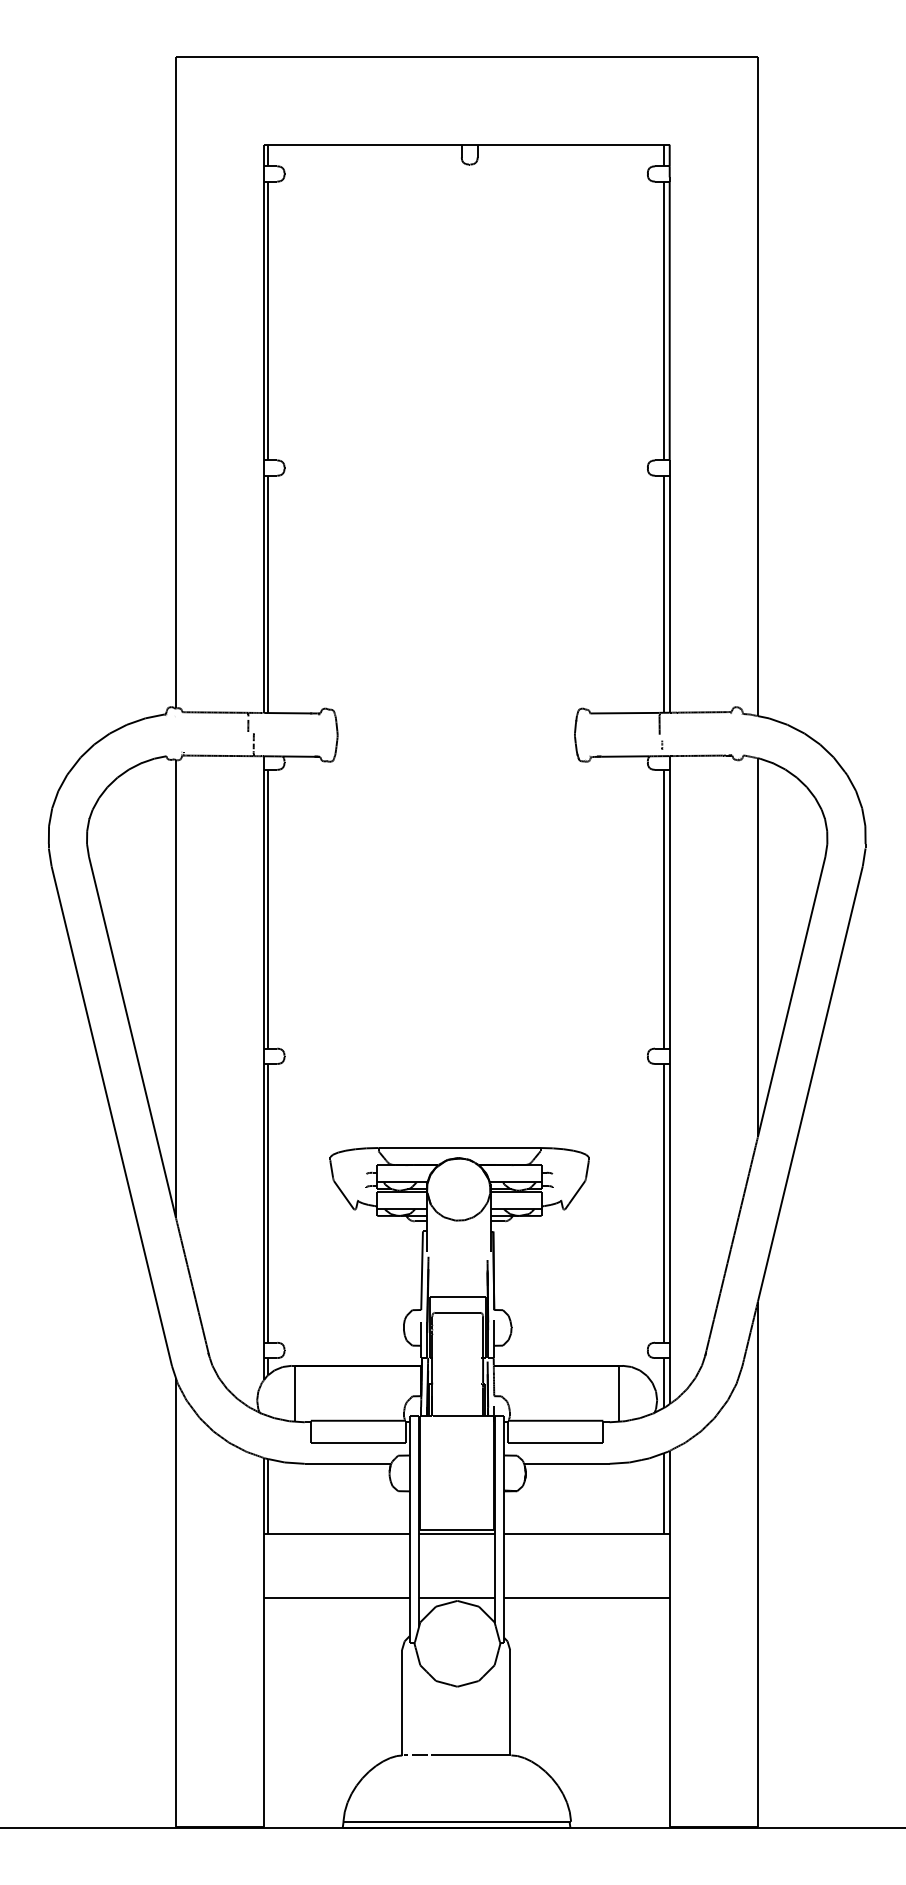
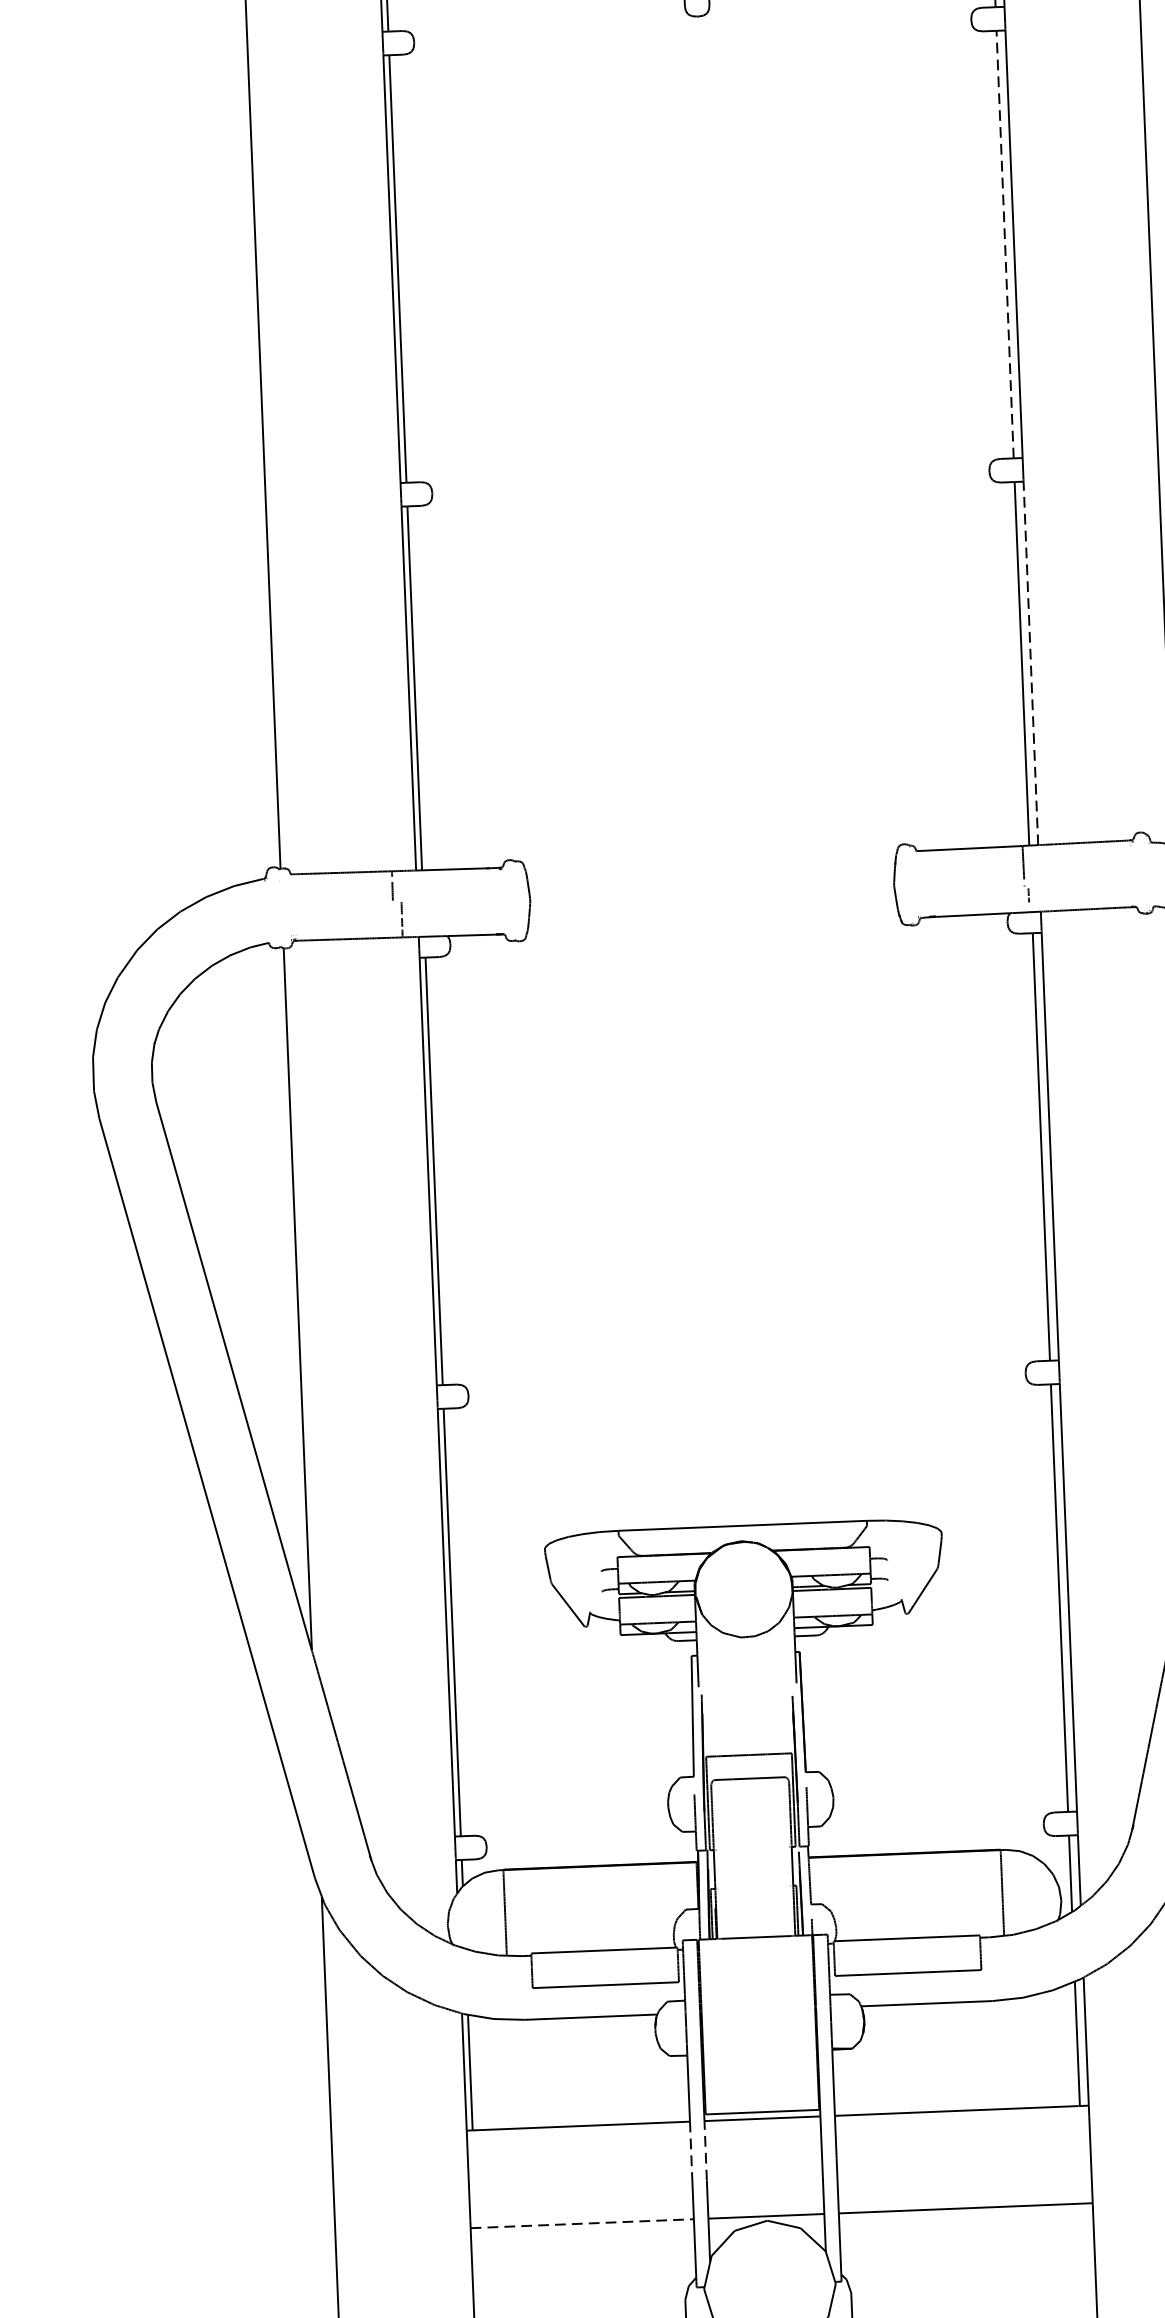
line: (663, 320) -> (1004, 243), solid -> dashed
line: (669, 593) -> (1030, 662), solid -> dashed
line: (419, 1553) -> (706, 2150), solid -> dashed
line: (409, 1554) -> (690, 2152), solid -> dashed
line: (336, 1598) -> (581, 2224), solid -> dashed

